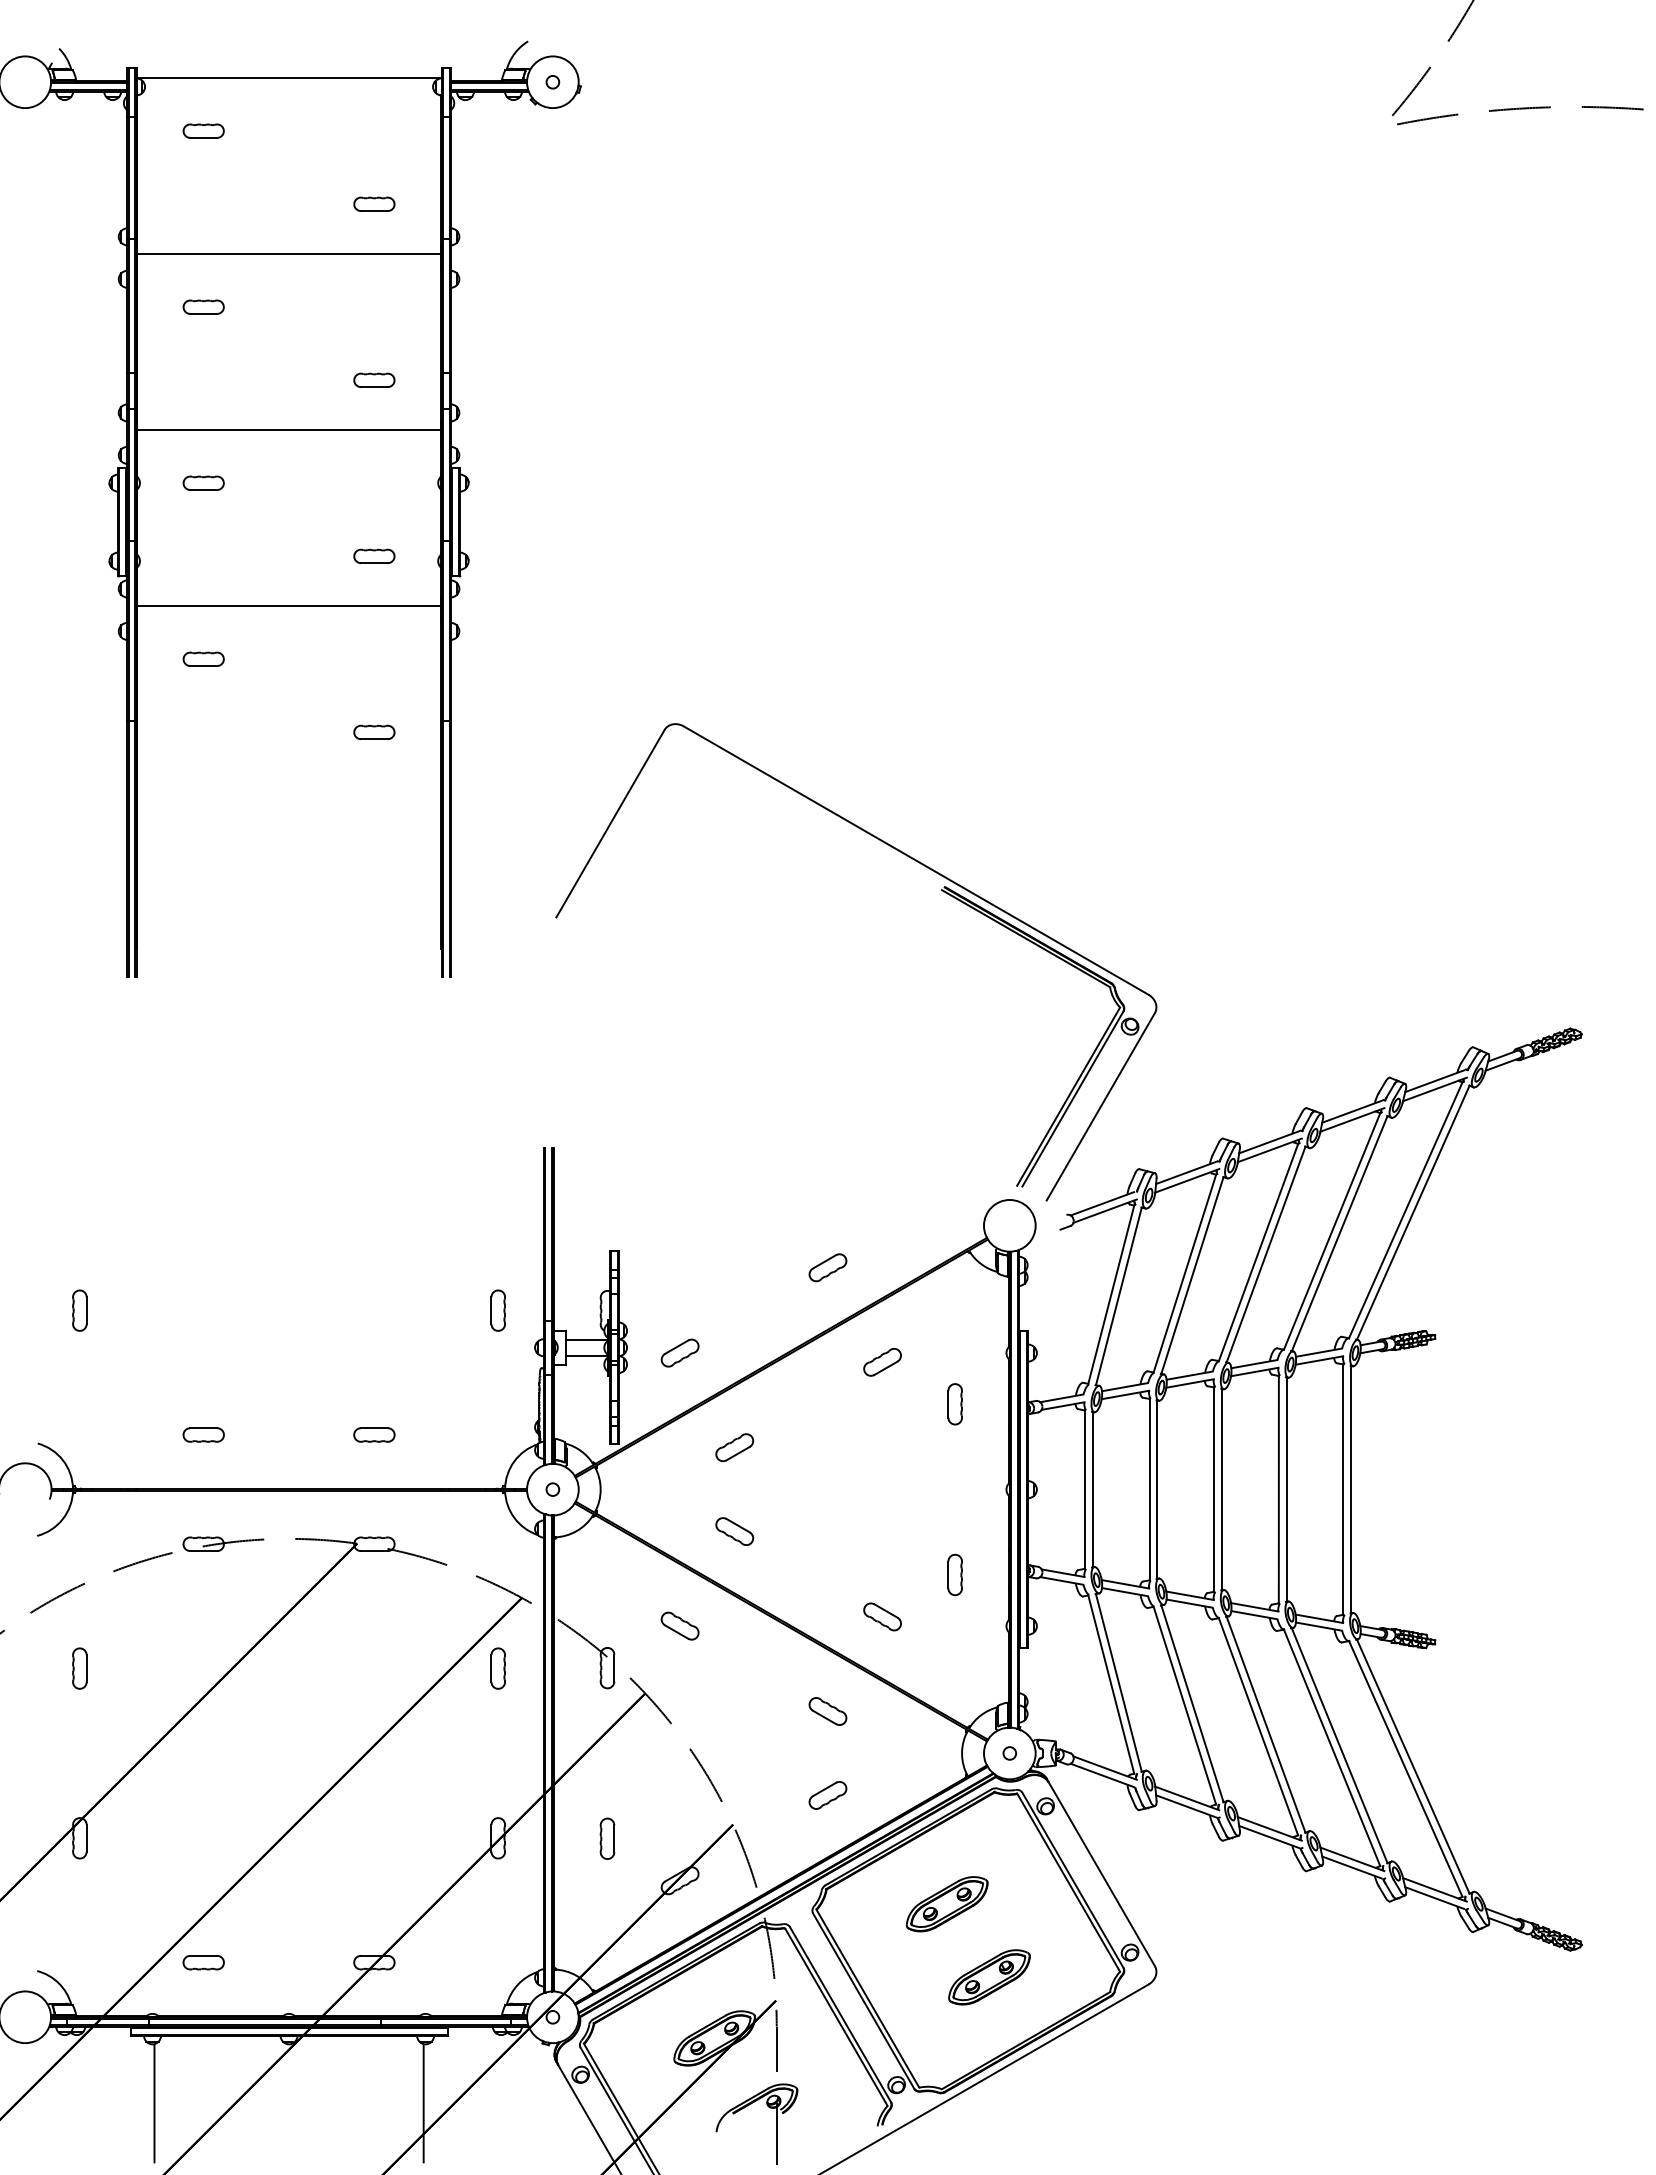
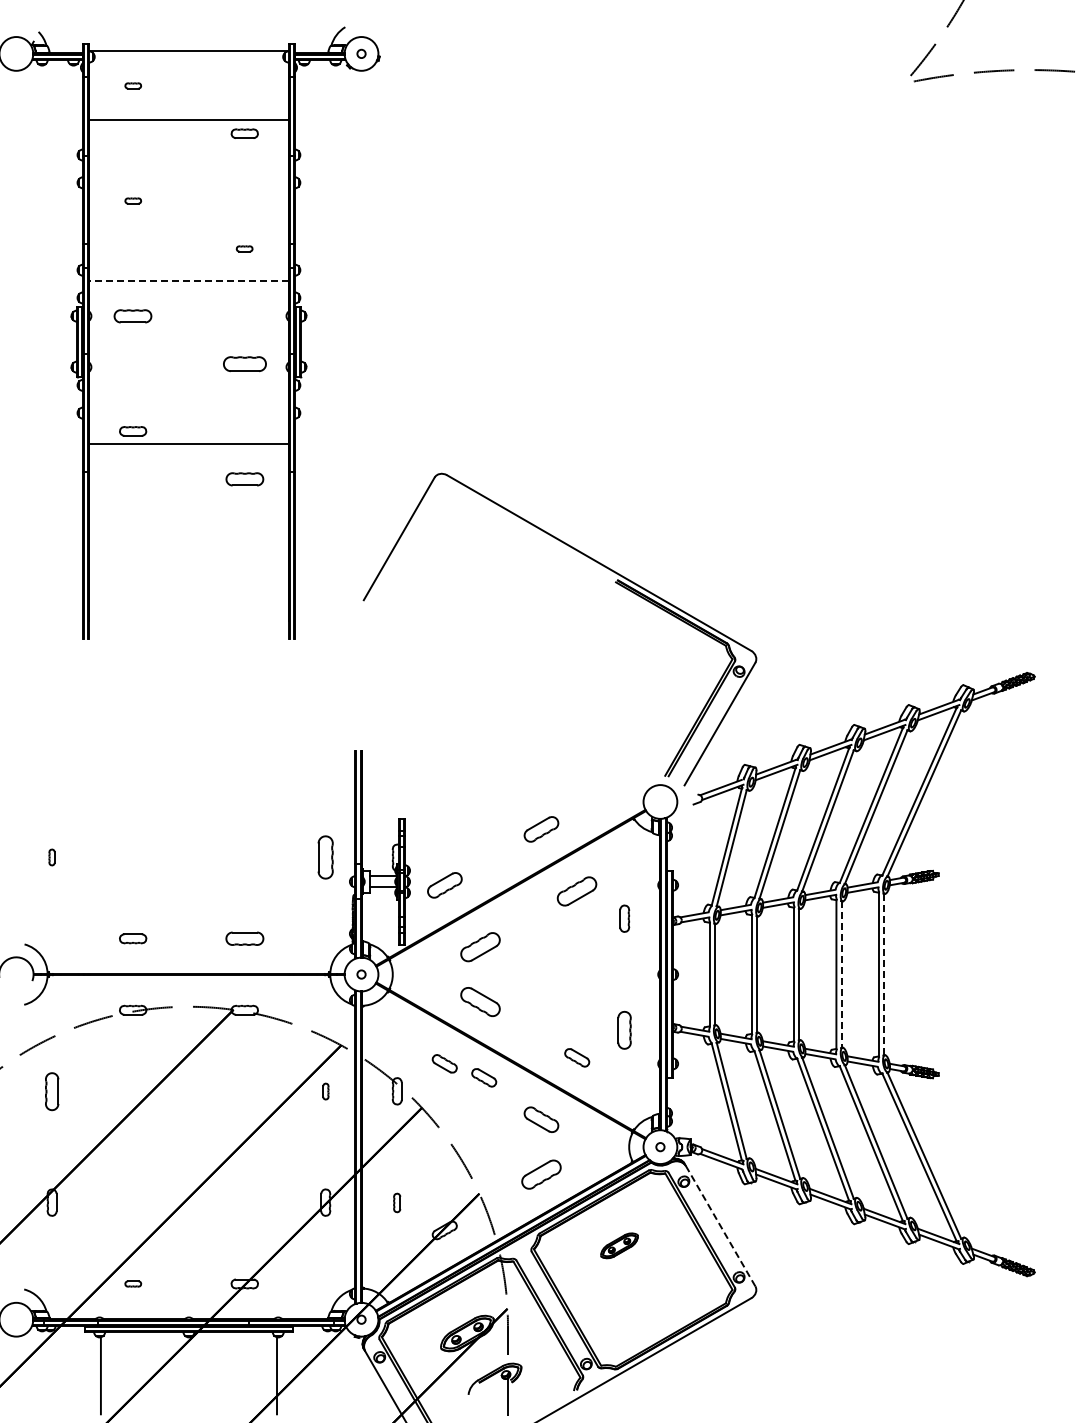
part: (204, 130) -> (133, 85), size x0.6
line: (288, 254) -> (188, 120), moved
part: (204, 306) -> (133, 200), size x0.6
part: (373, 379) -> (244, 248), size x0.6
line: (288, 430) -> (188, 281), solid -> dashed
part: (204, 482) -> (133, 315), size x1.4
part: (373, 555) -> (244, 363), size x1.6
line: (288, 605) -> (188, 444), moved
part: (373, 731) -> (244, 478), size x1.4
part: (828, 1267) -> (541, 829), size x1.4
part: (78, 1310) -> (51, 857), size x0.6
part: (497, 1310) -> (325, 857), size x1.6
part: (679, 1351) -> (444, 884), size x1.4
part: (883, 1361) -> (577, 890), size x1.6
part: (373, 1434) -> (244, 938), size x1.4
part: (734, 1446) -> (480, 946), size x1.6
line: (1350, 1489) -> (883, 974), solid -> dashed
line: (1286, 1491) -> (841, 975), solid -> dashed
part: (734, 1530) -> (480, 1001), size x1.6
part: (954, 1575) -> (624, 1030), size x1.4
part: (740, 1647) -> (484, 1077), added
part: (78, 1668) -> (51, 1091), size x1.4
part: (497, 1668) -> (325, 1091), size x0.6
part: (828, 1711) -> (541, 1119), size x1.4
part: (828, 1795) -> (541, 1174), size x1.6
part: (606, 1838) -> (396, 1202), size x0.7
line: (1100, 1873) -> (719, 1225), solid -> dashed
part: (947, 1903) -> (619, 1245), size x0.7
part: (204, 1961) -> (133, 1283), size x0.6
part: (988, 1977) -> (646, 1293), removed

